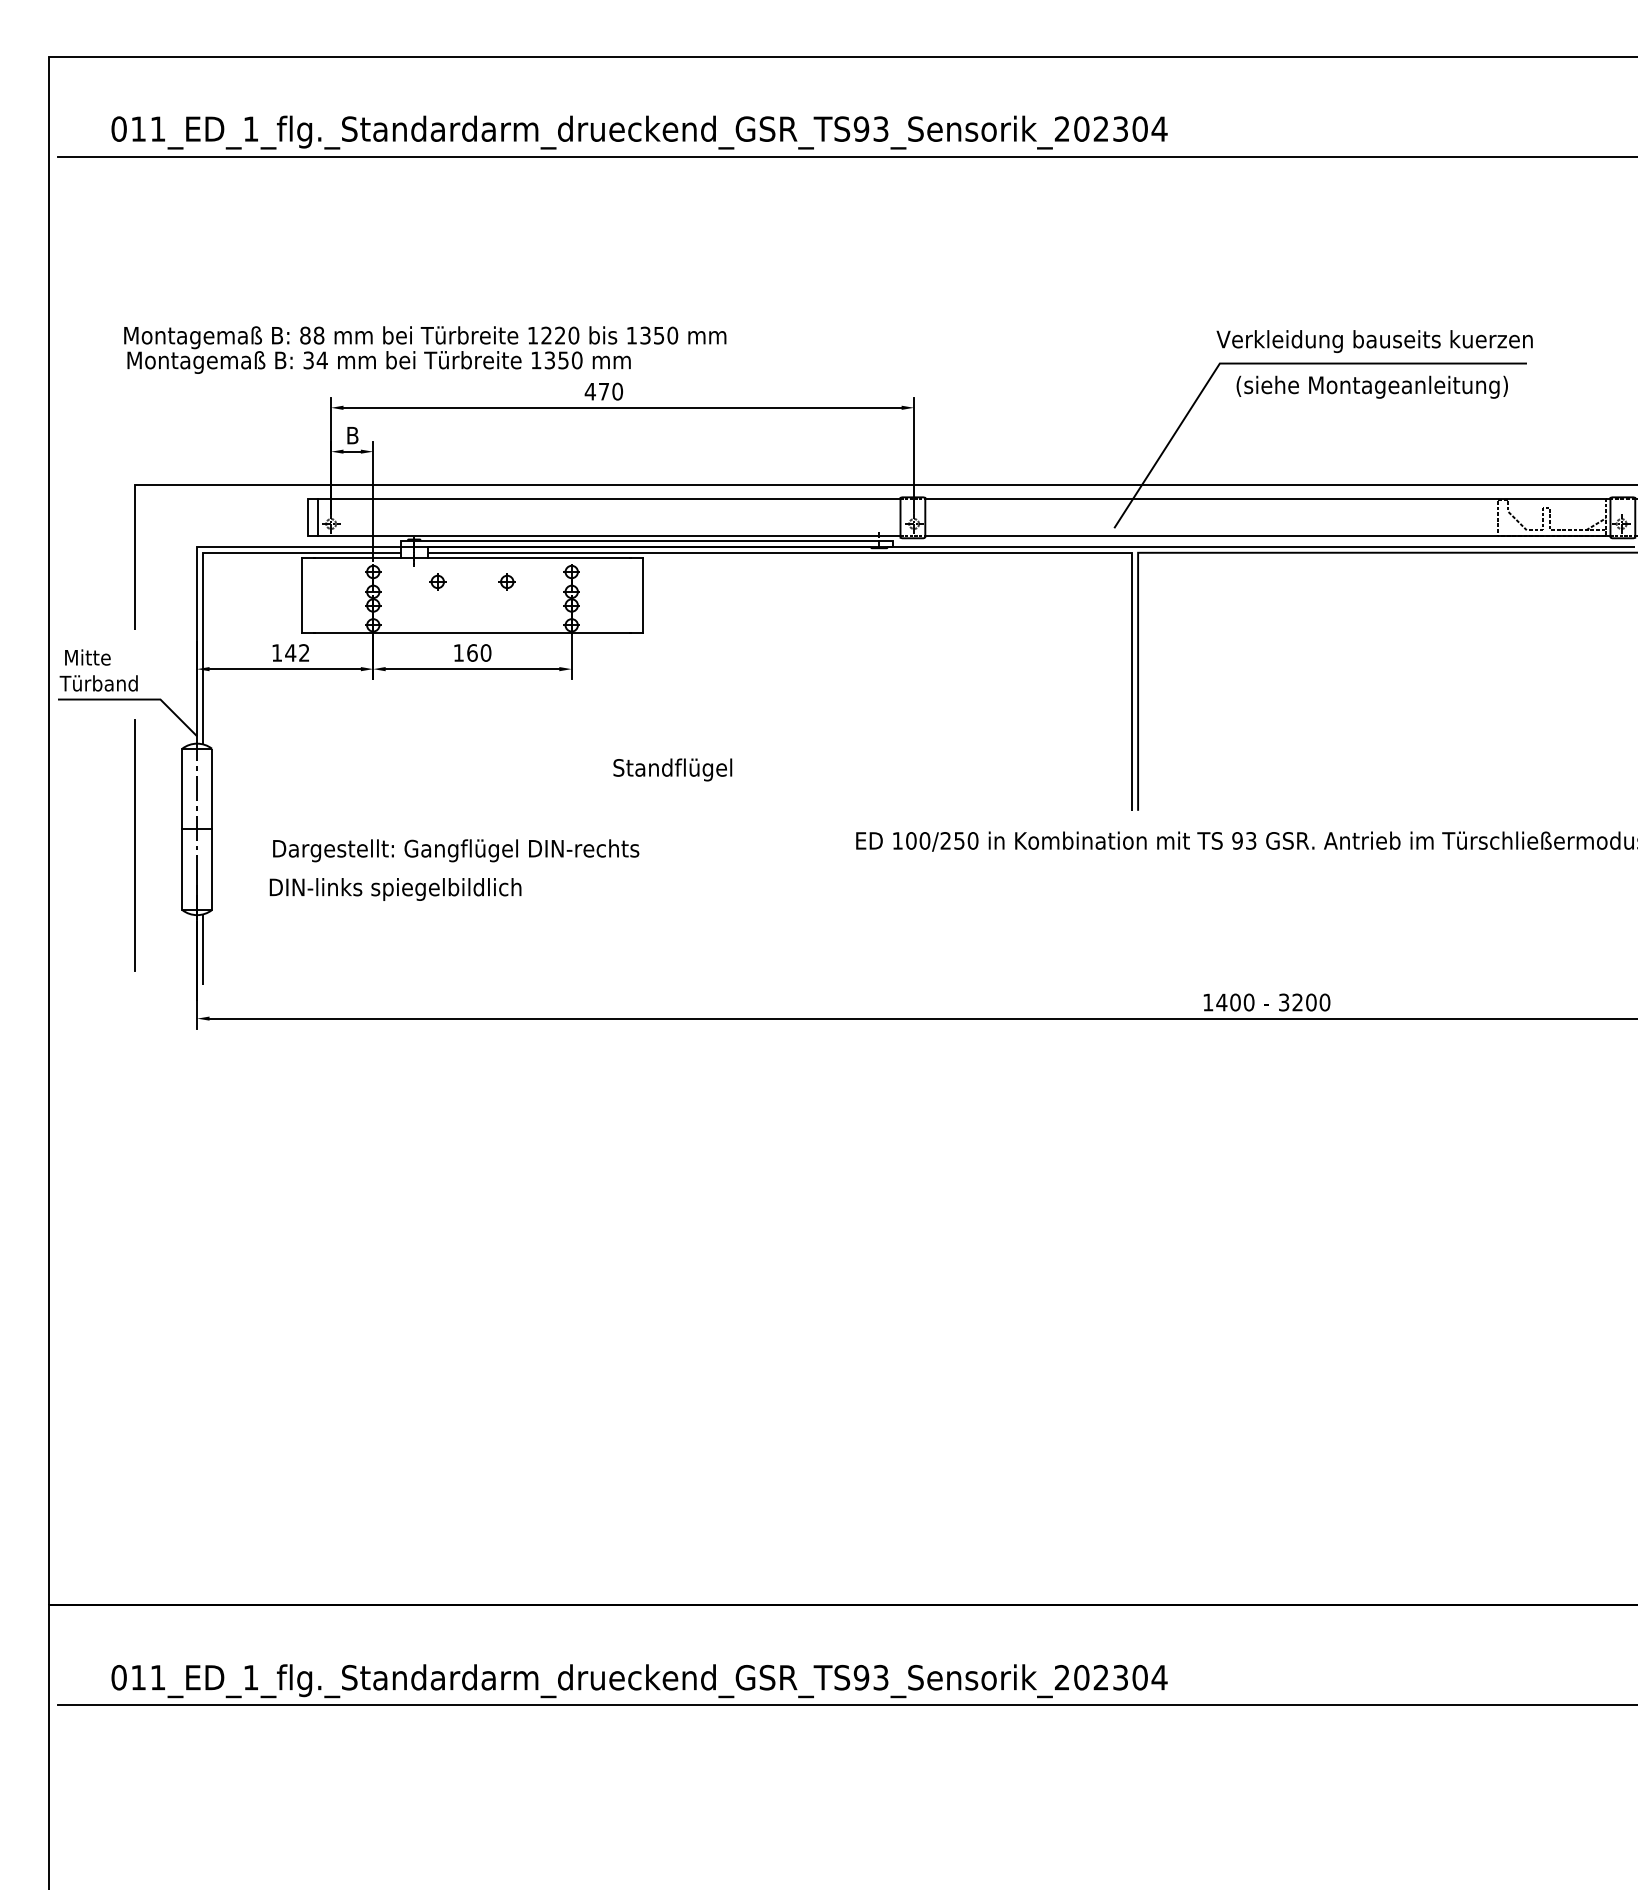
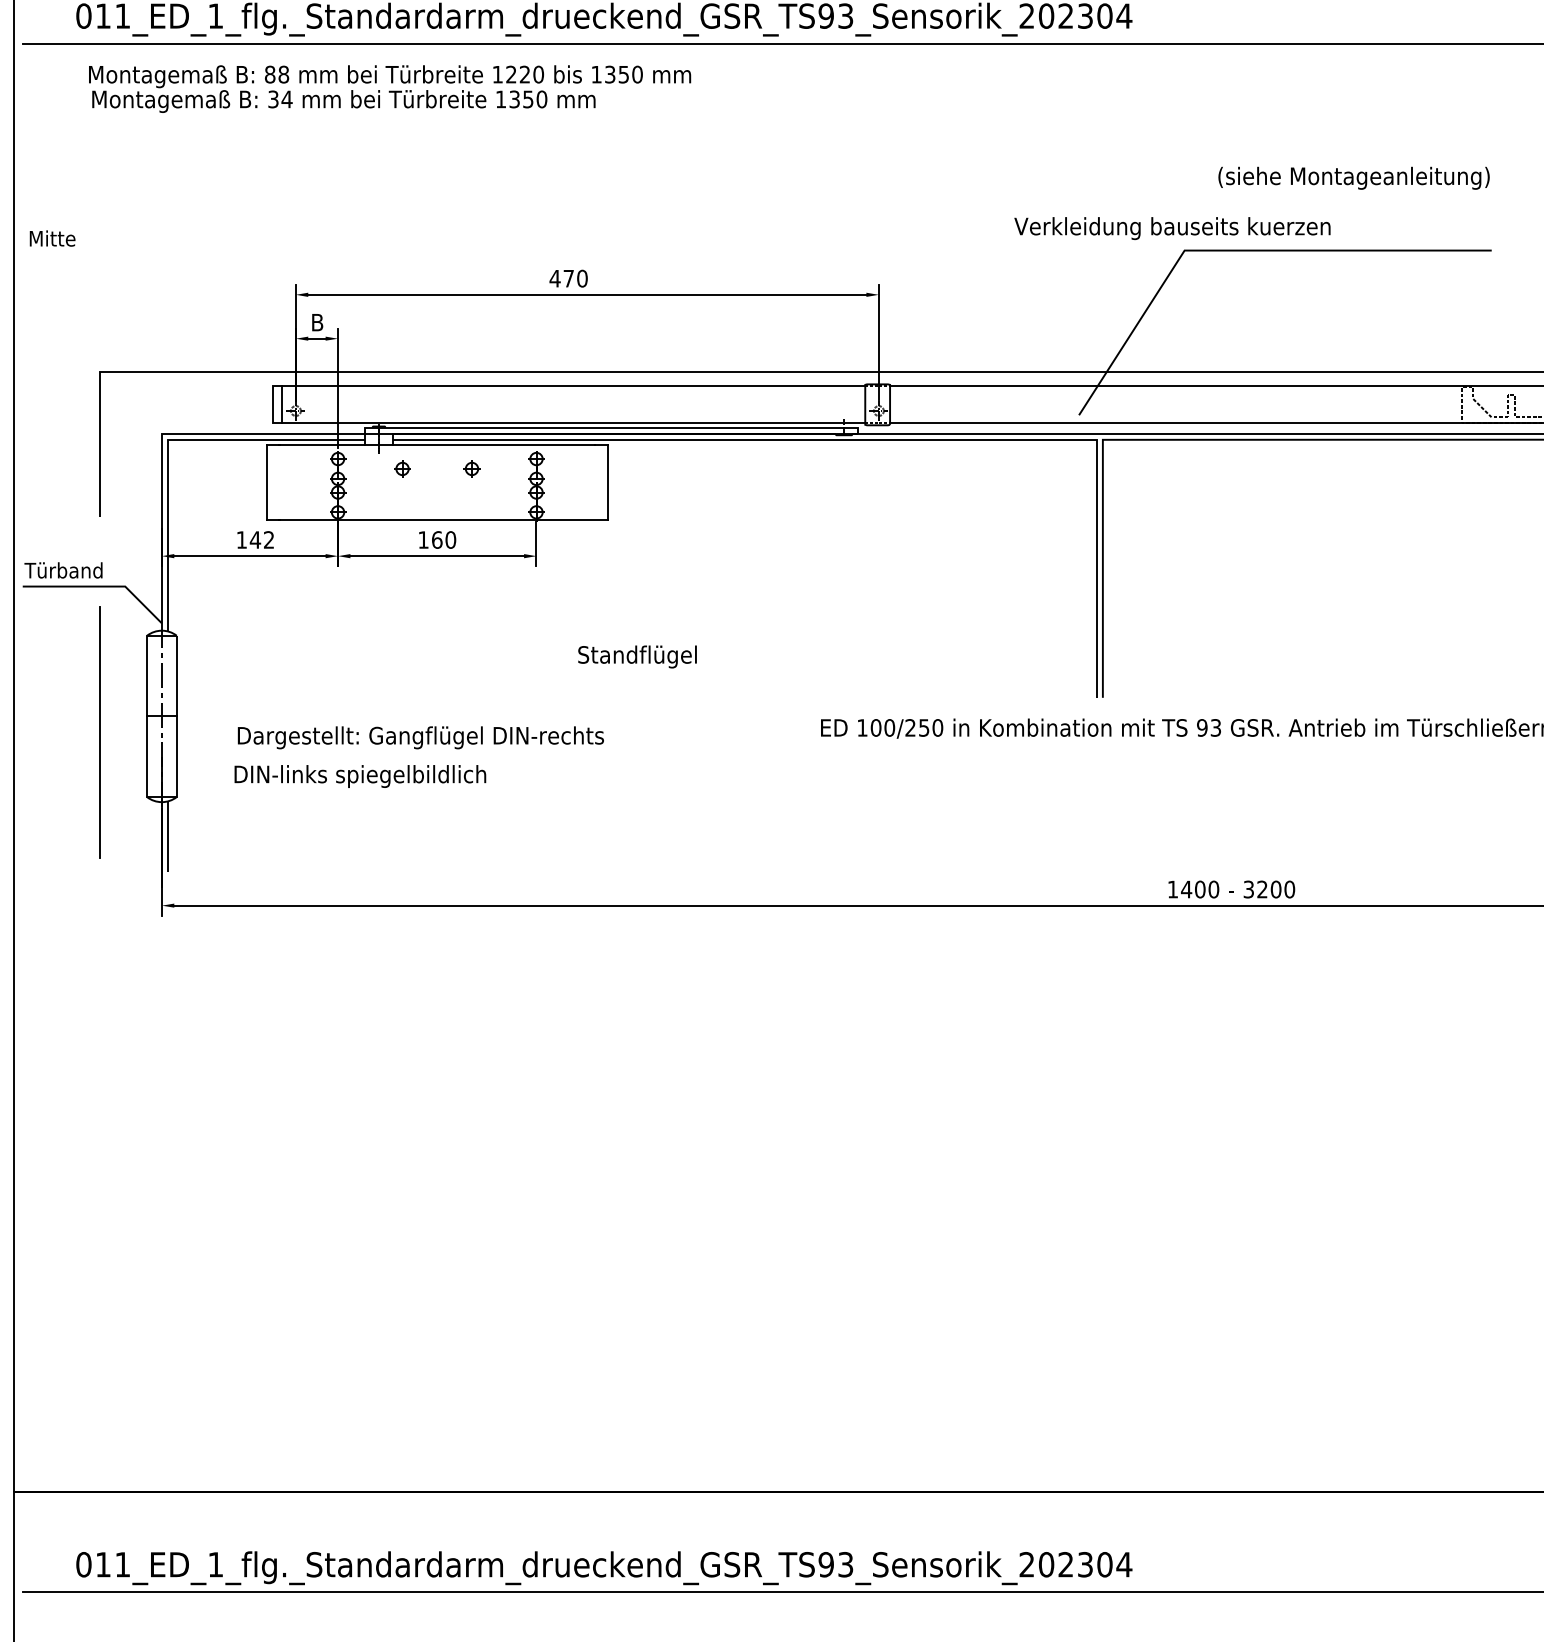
text: (1374, 341) -> (1172, 228), moved
text: (425, 349) -> (390, 88), moved
text: (1371, 386) -> (1353, 177), moved
text: (87, 657) -> (52, 238), moved

